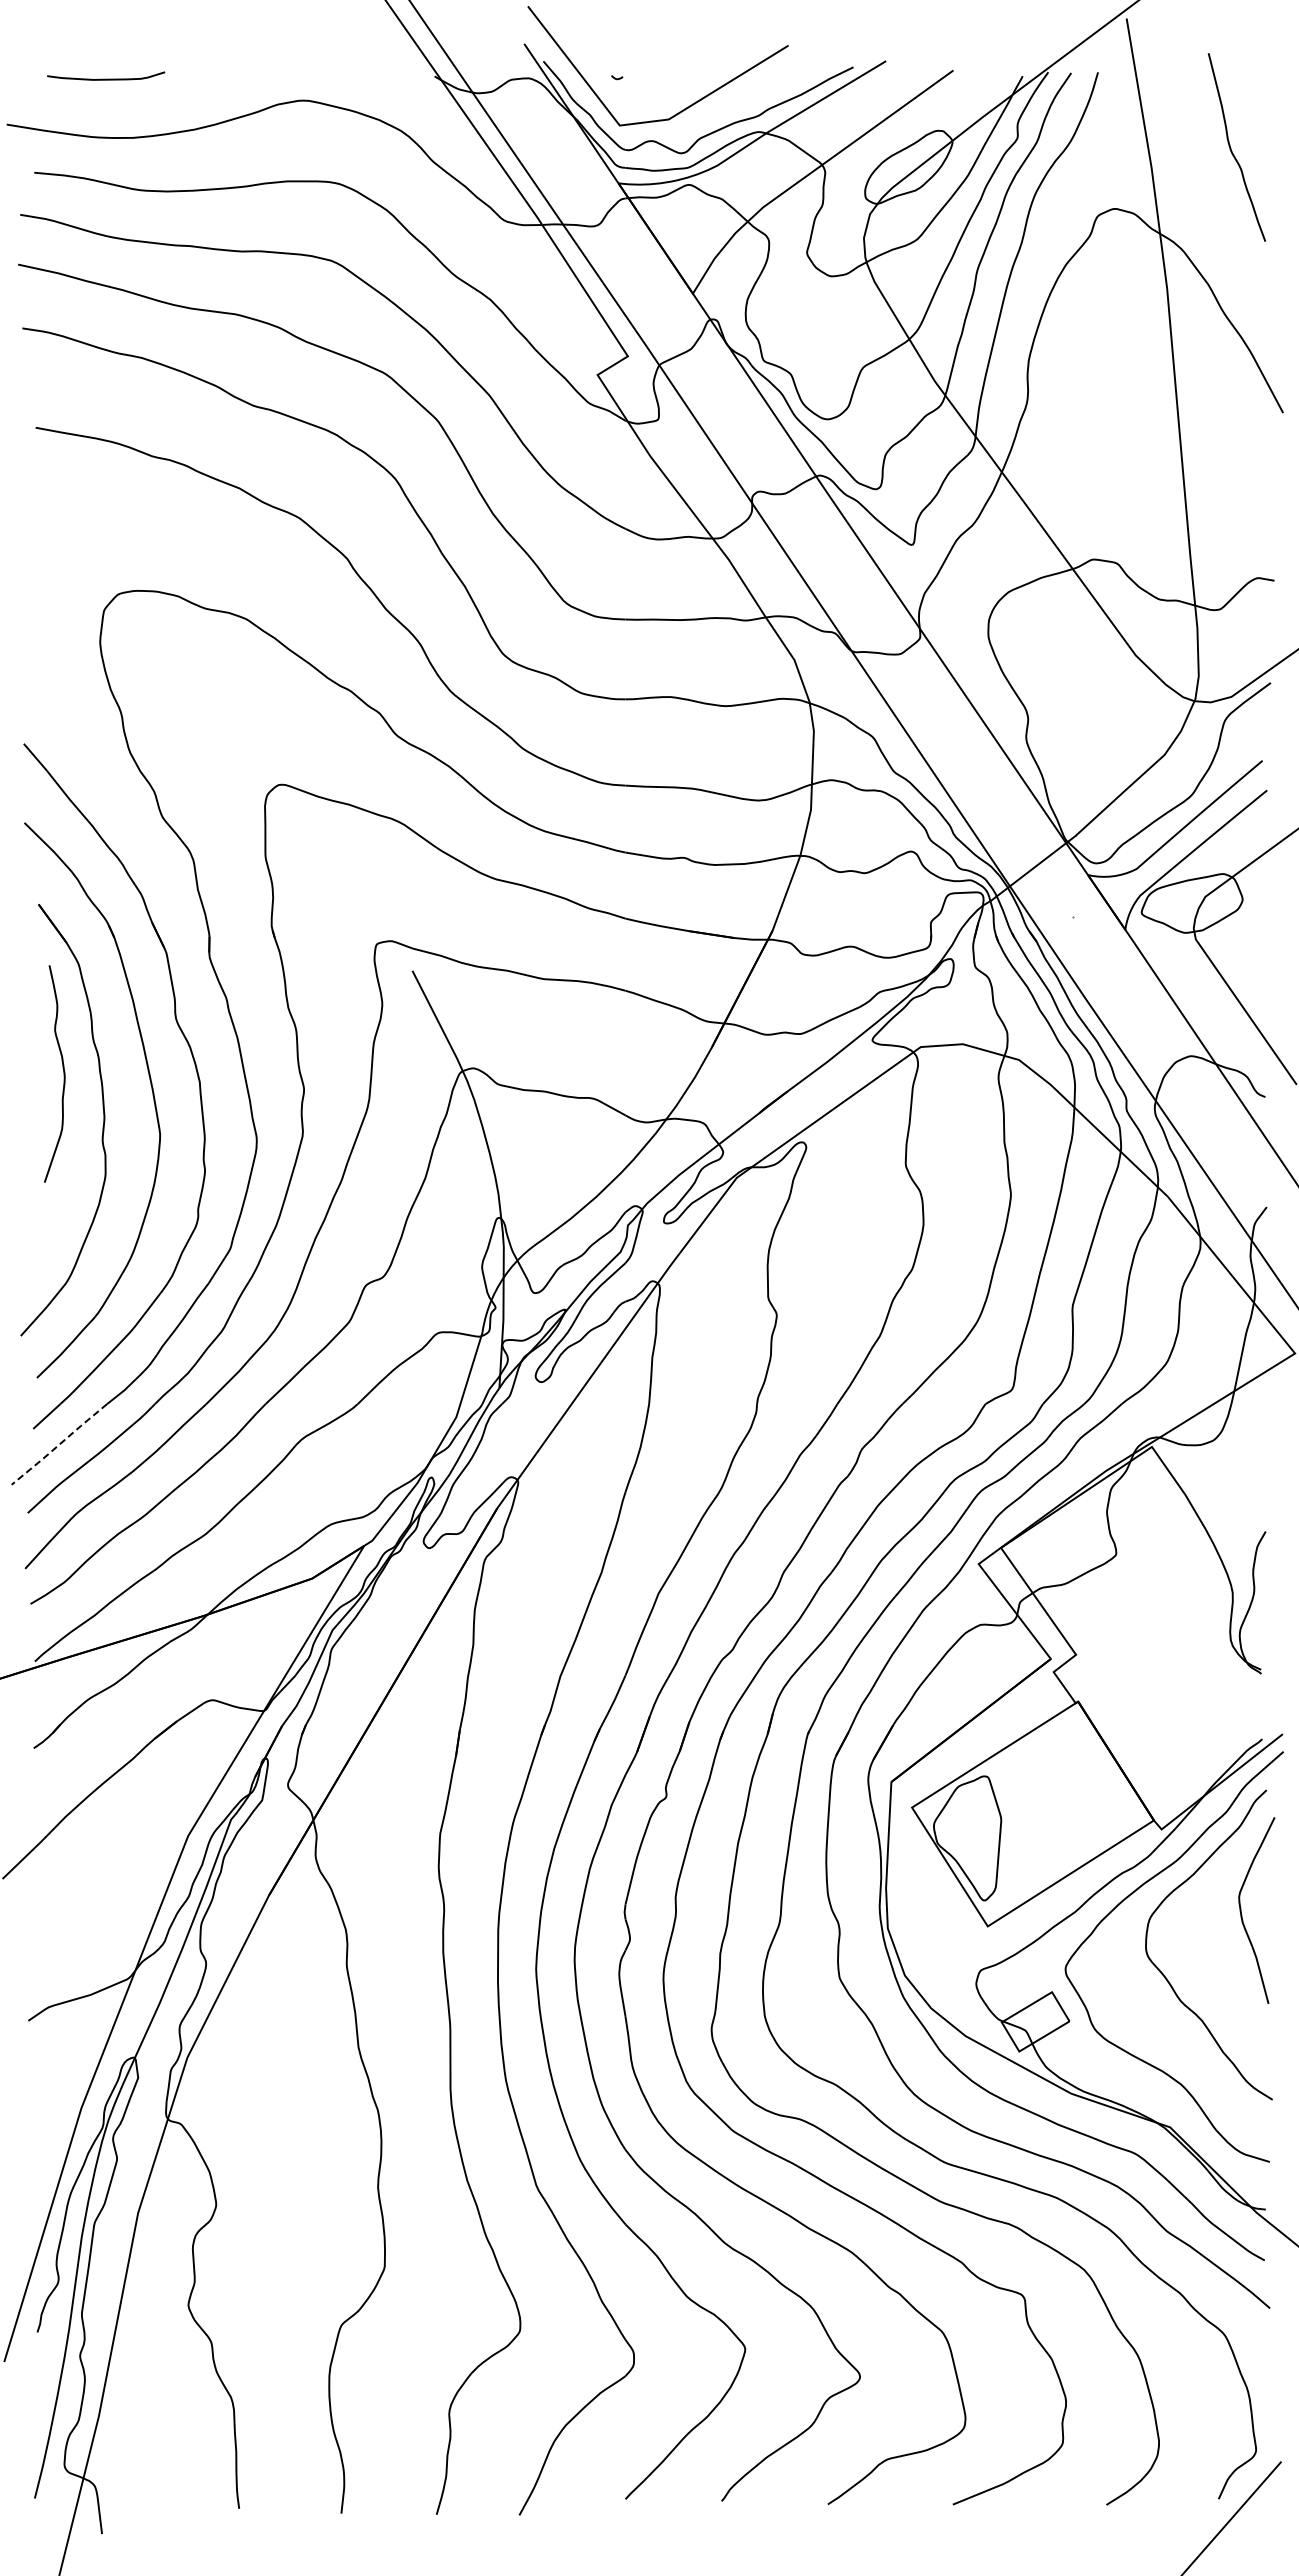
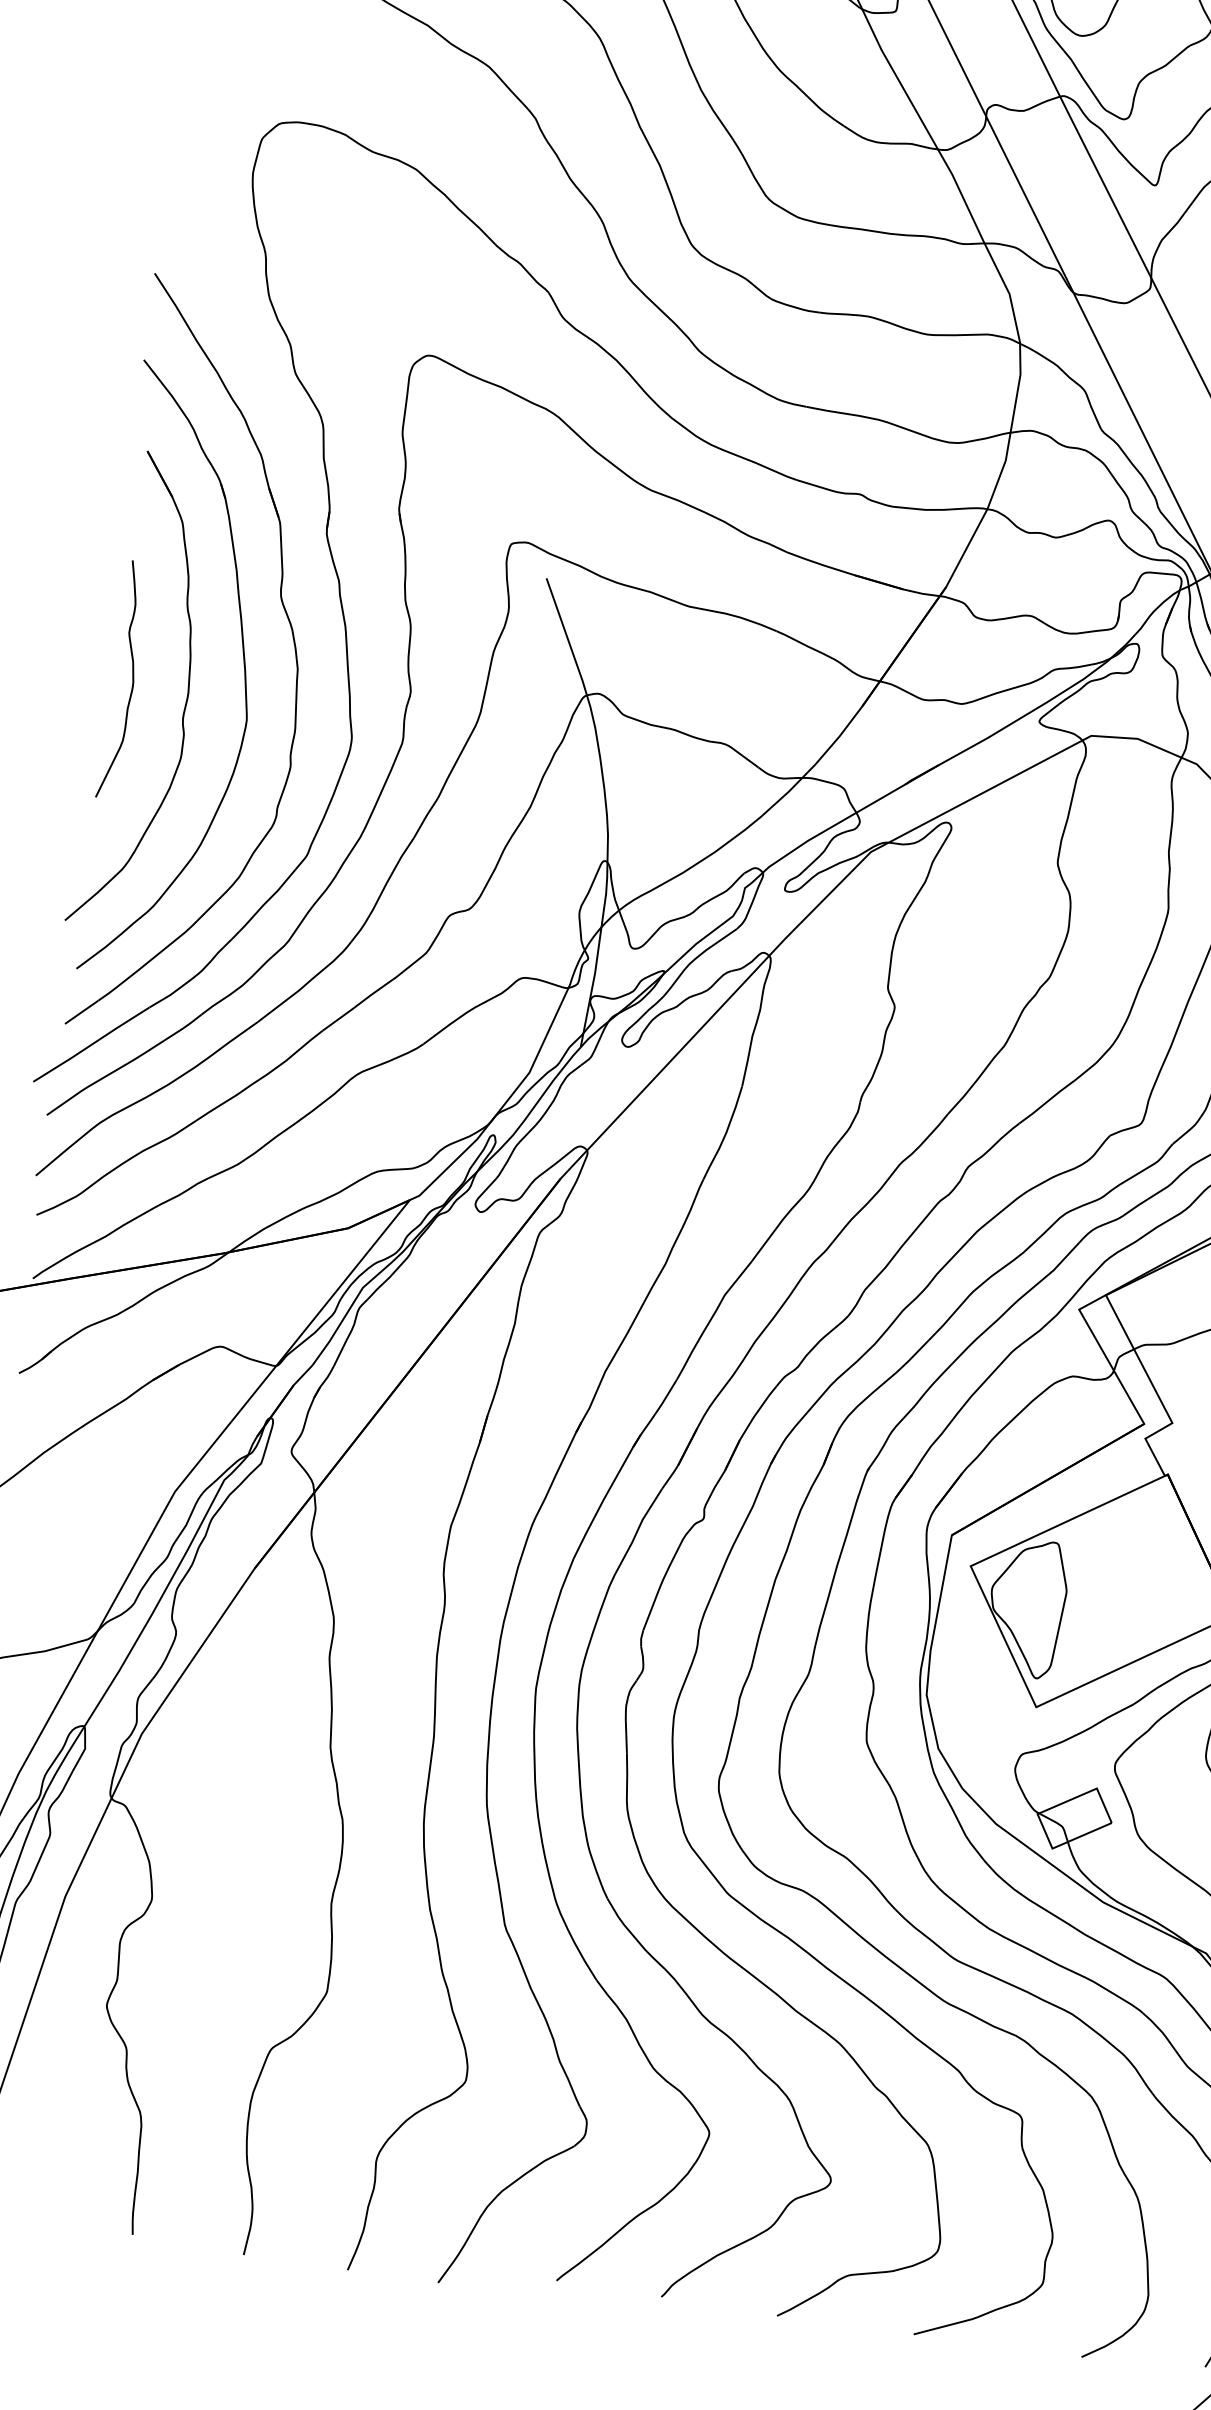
curve: (63, 1073) -> (132, 680), moved
line: (59, 1444) -> (91, 1044), dashed -> solid

